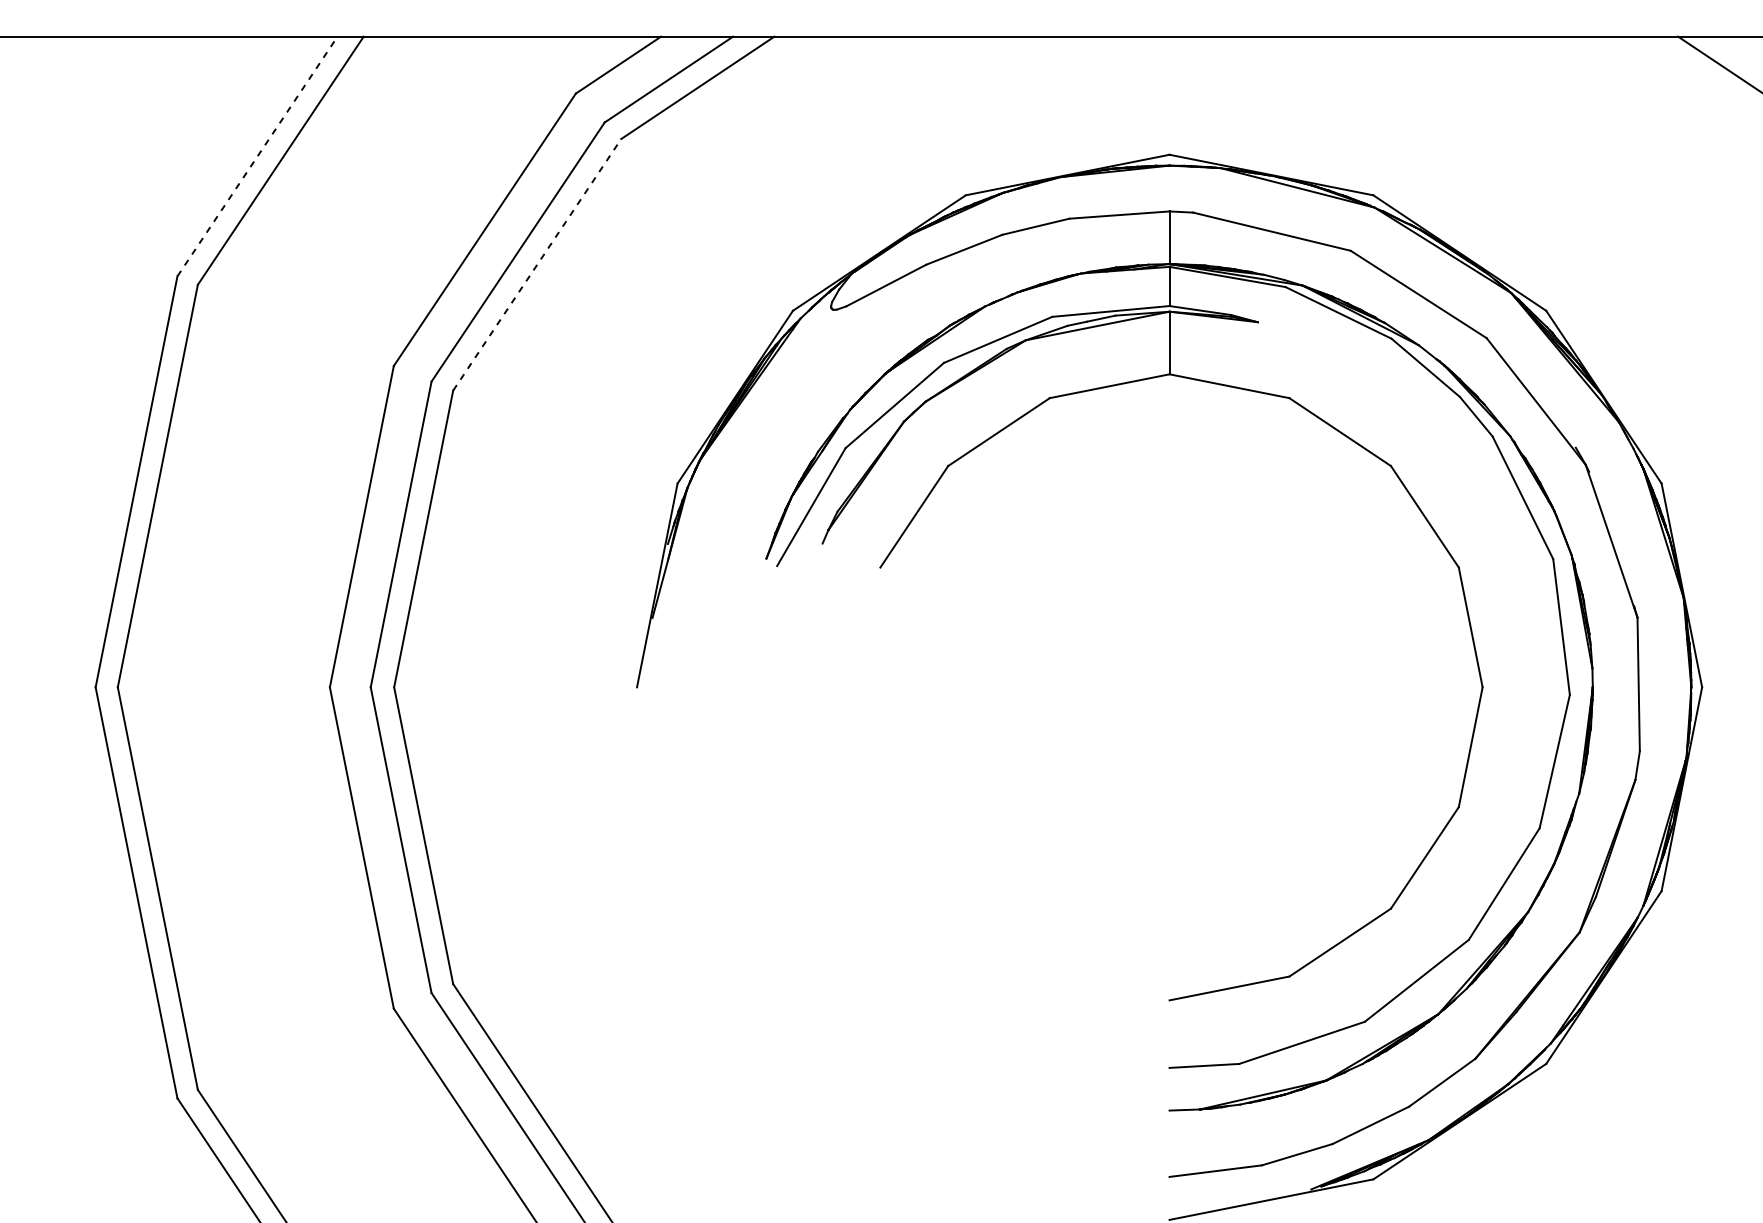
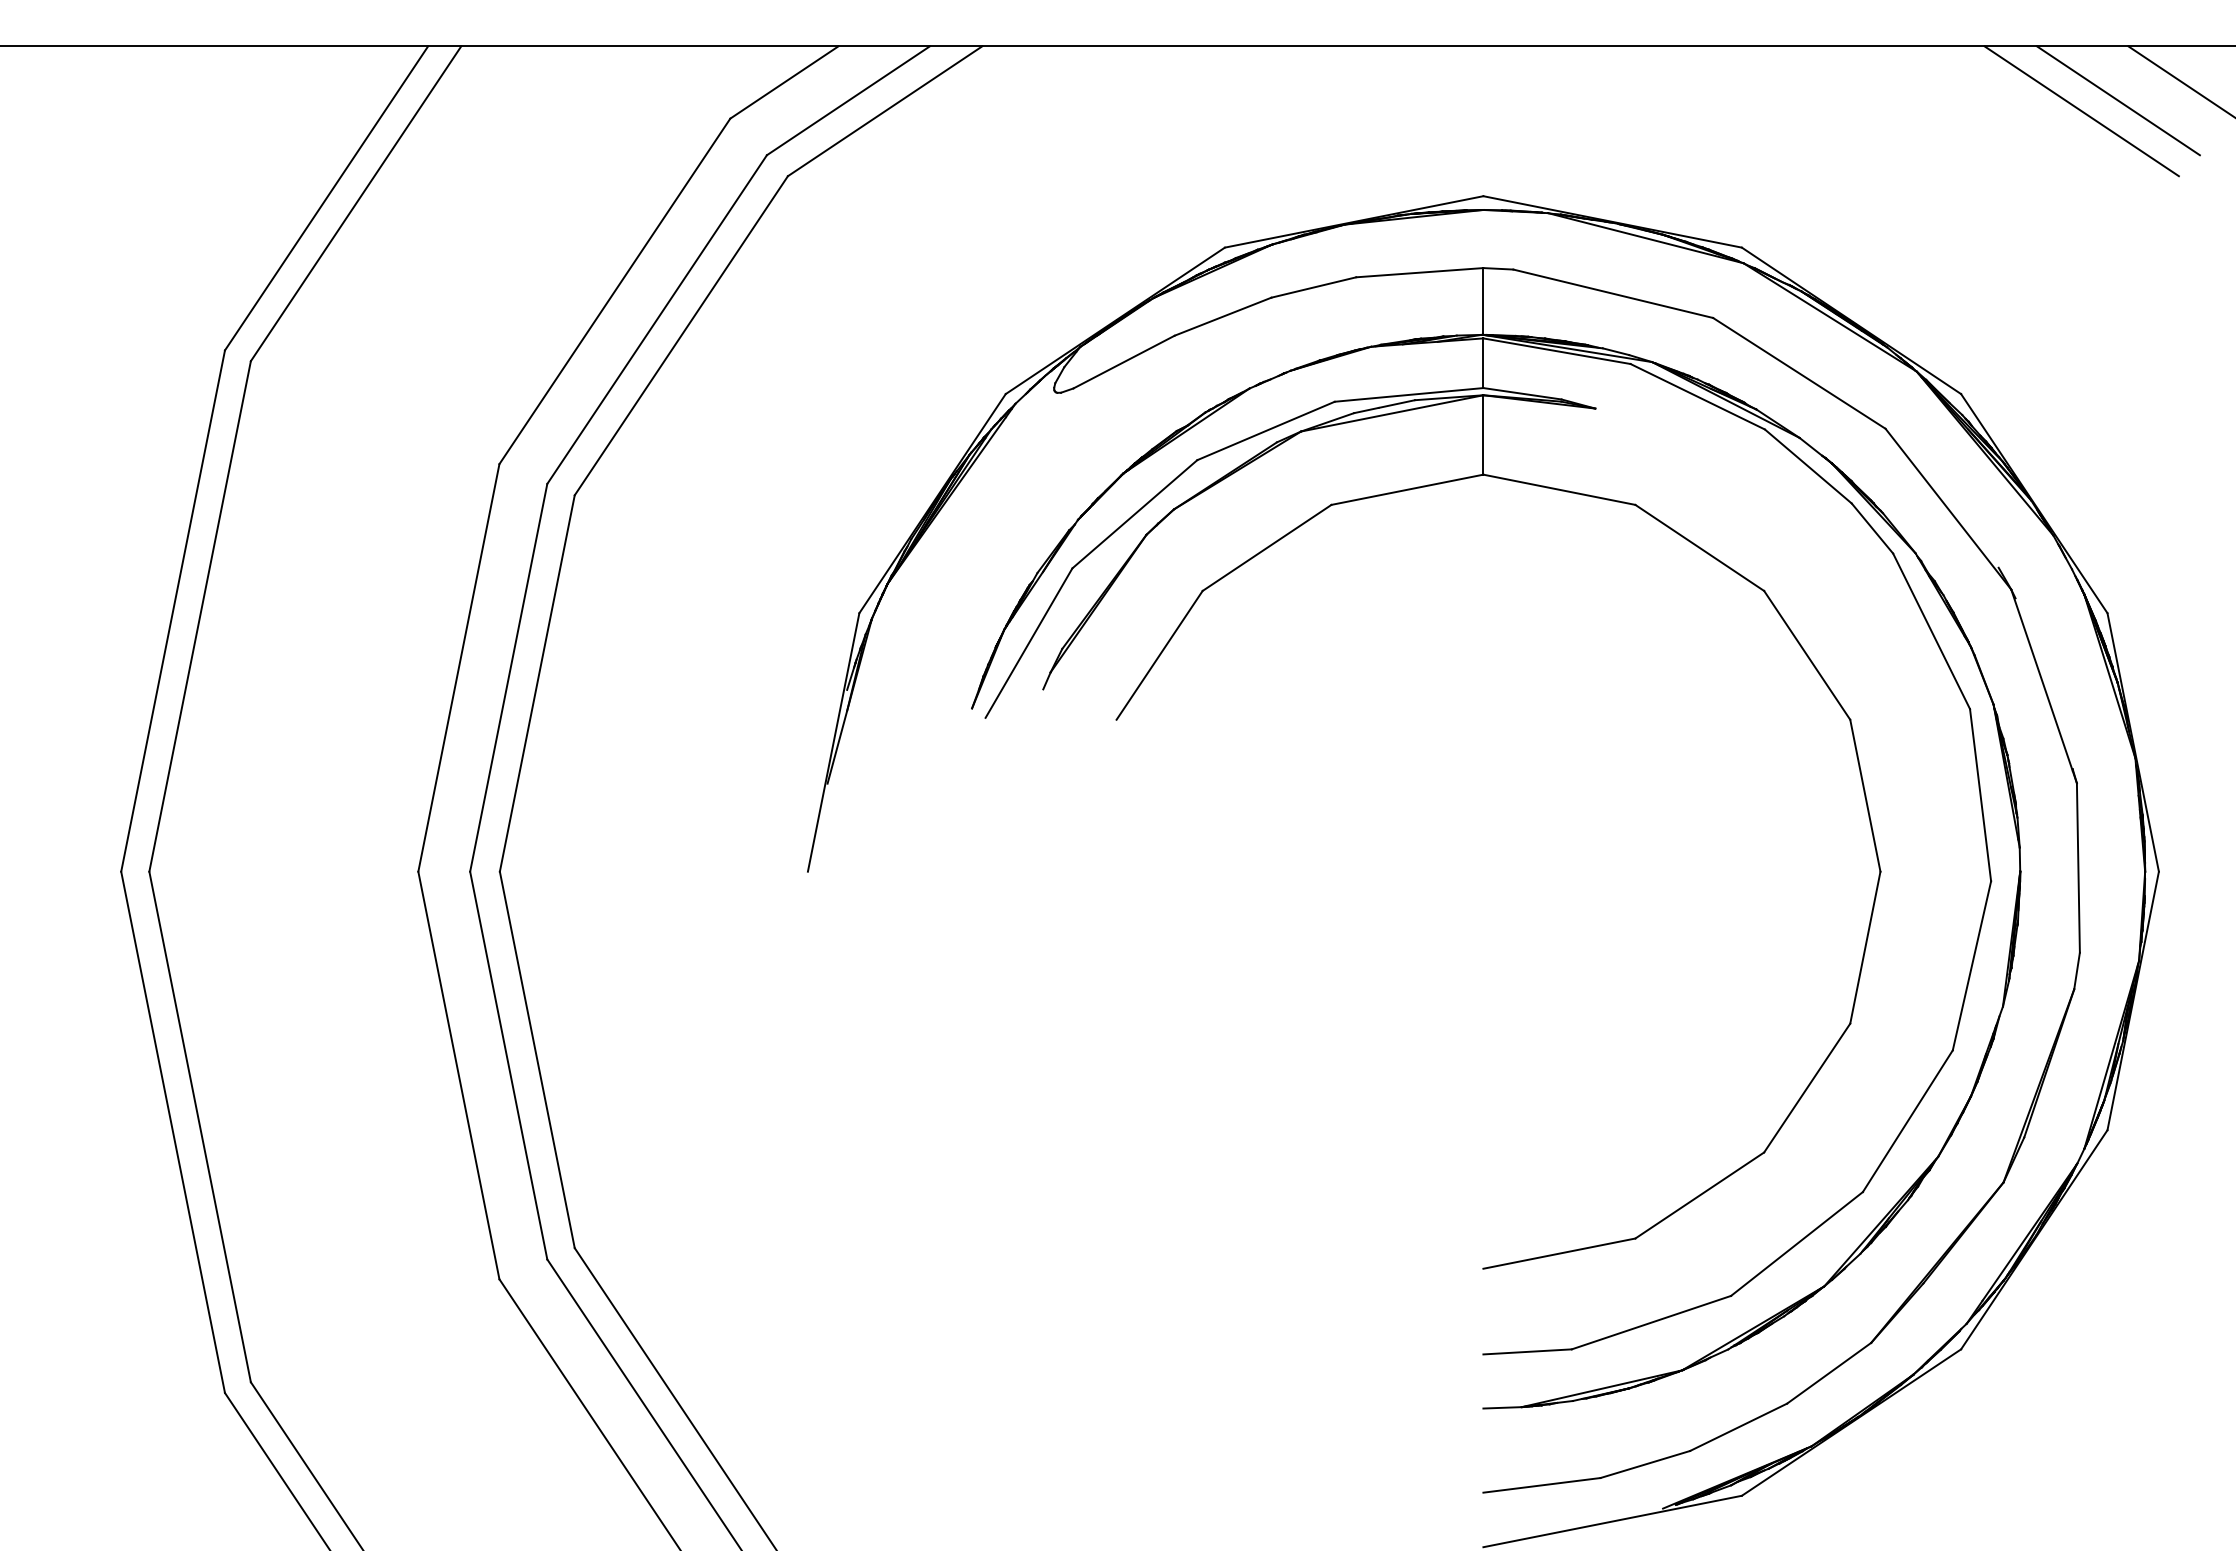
line: (1669, 79) -> (2117, 100), added
line: (1641, 88) -> (2081, 111), added
line: (257, 156) -> (326, 198), dashed -> solid
line: (537, 264) -> (681, 335), dashed -> solid

